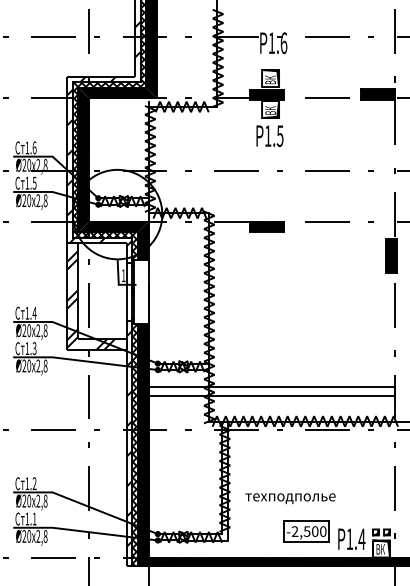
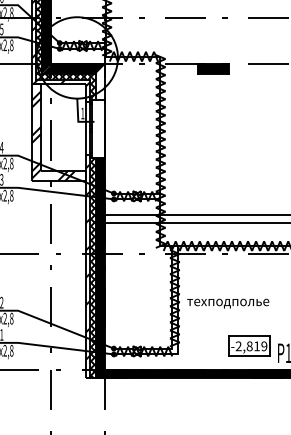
fill: (142, 240) -> (99, 81), removed
text: (290, 498) -> (228, 303), moved
text: (314, 531) -> (256, 346), -2,500 -> -2,819

